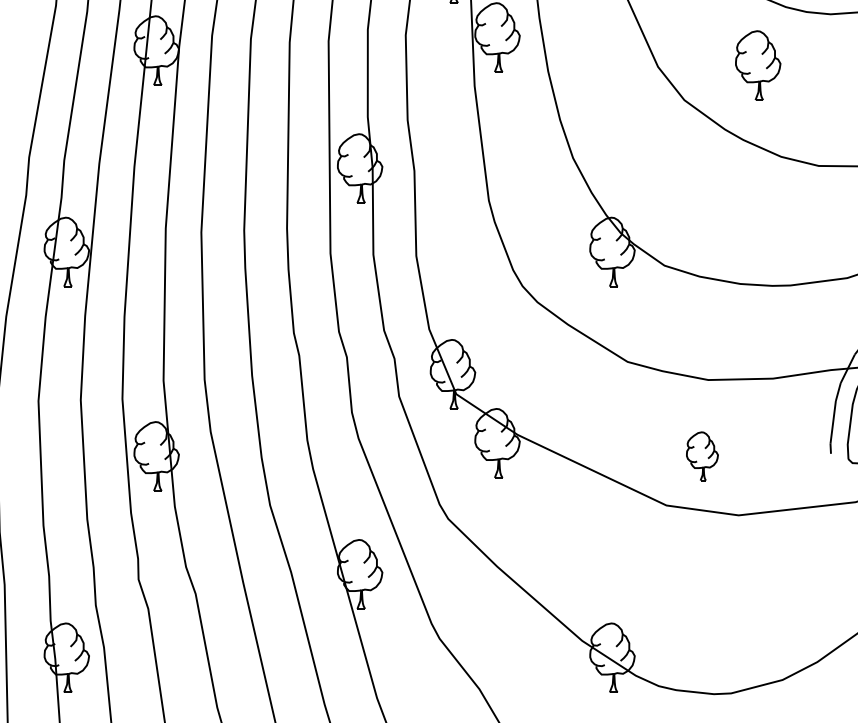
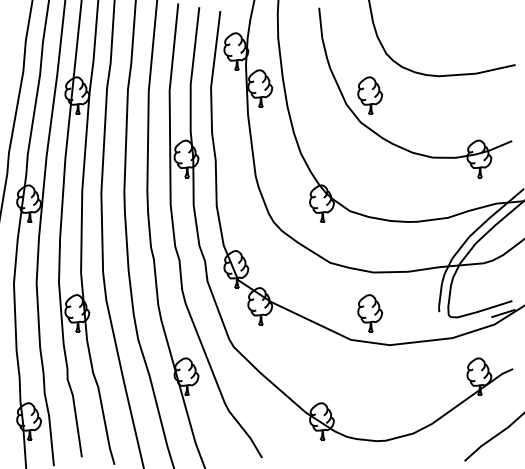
part: (756, 65) -> (369, 95), moved
part: (702, 456) -> (370, 313), size x1.43

